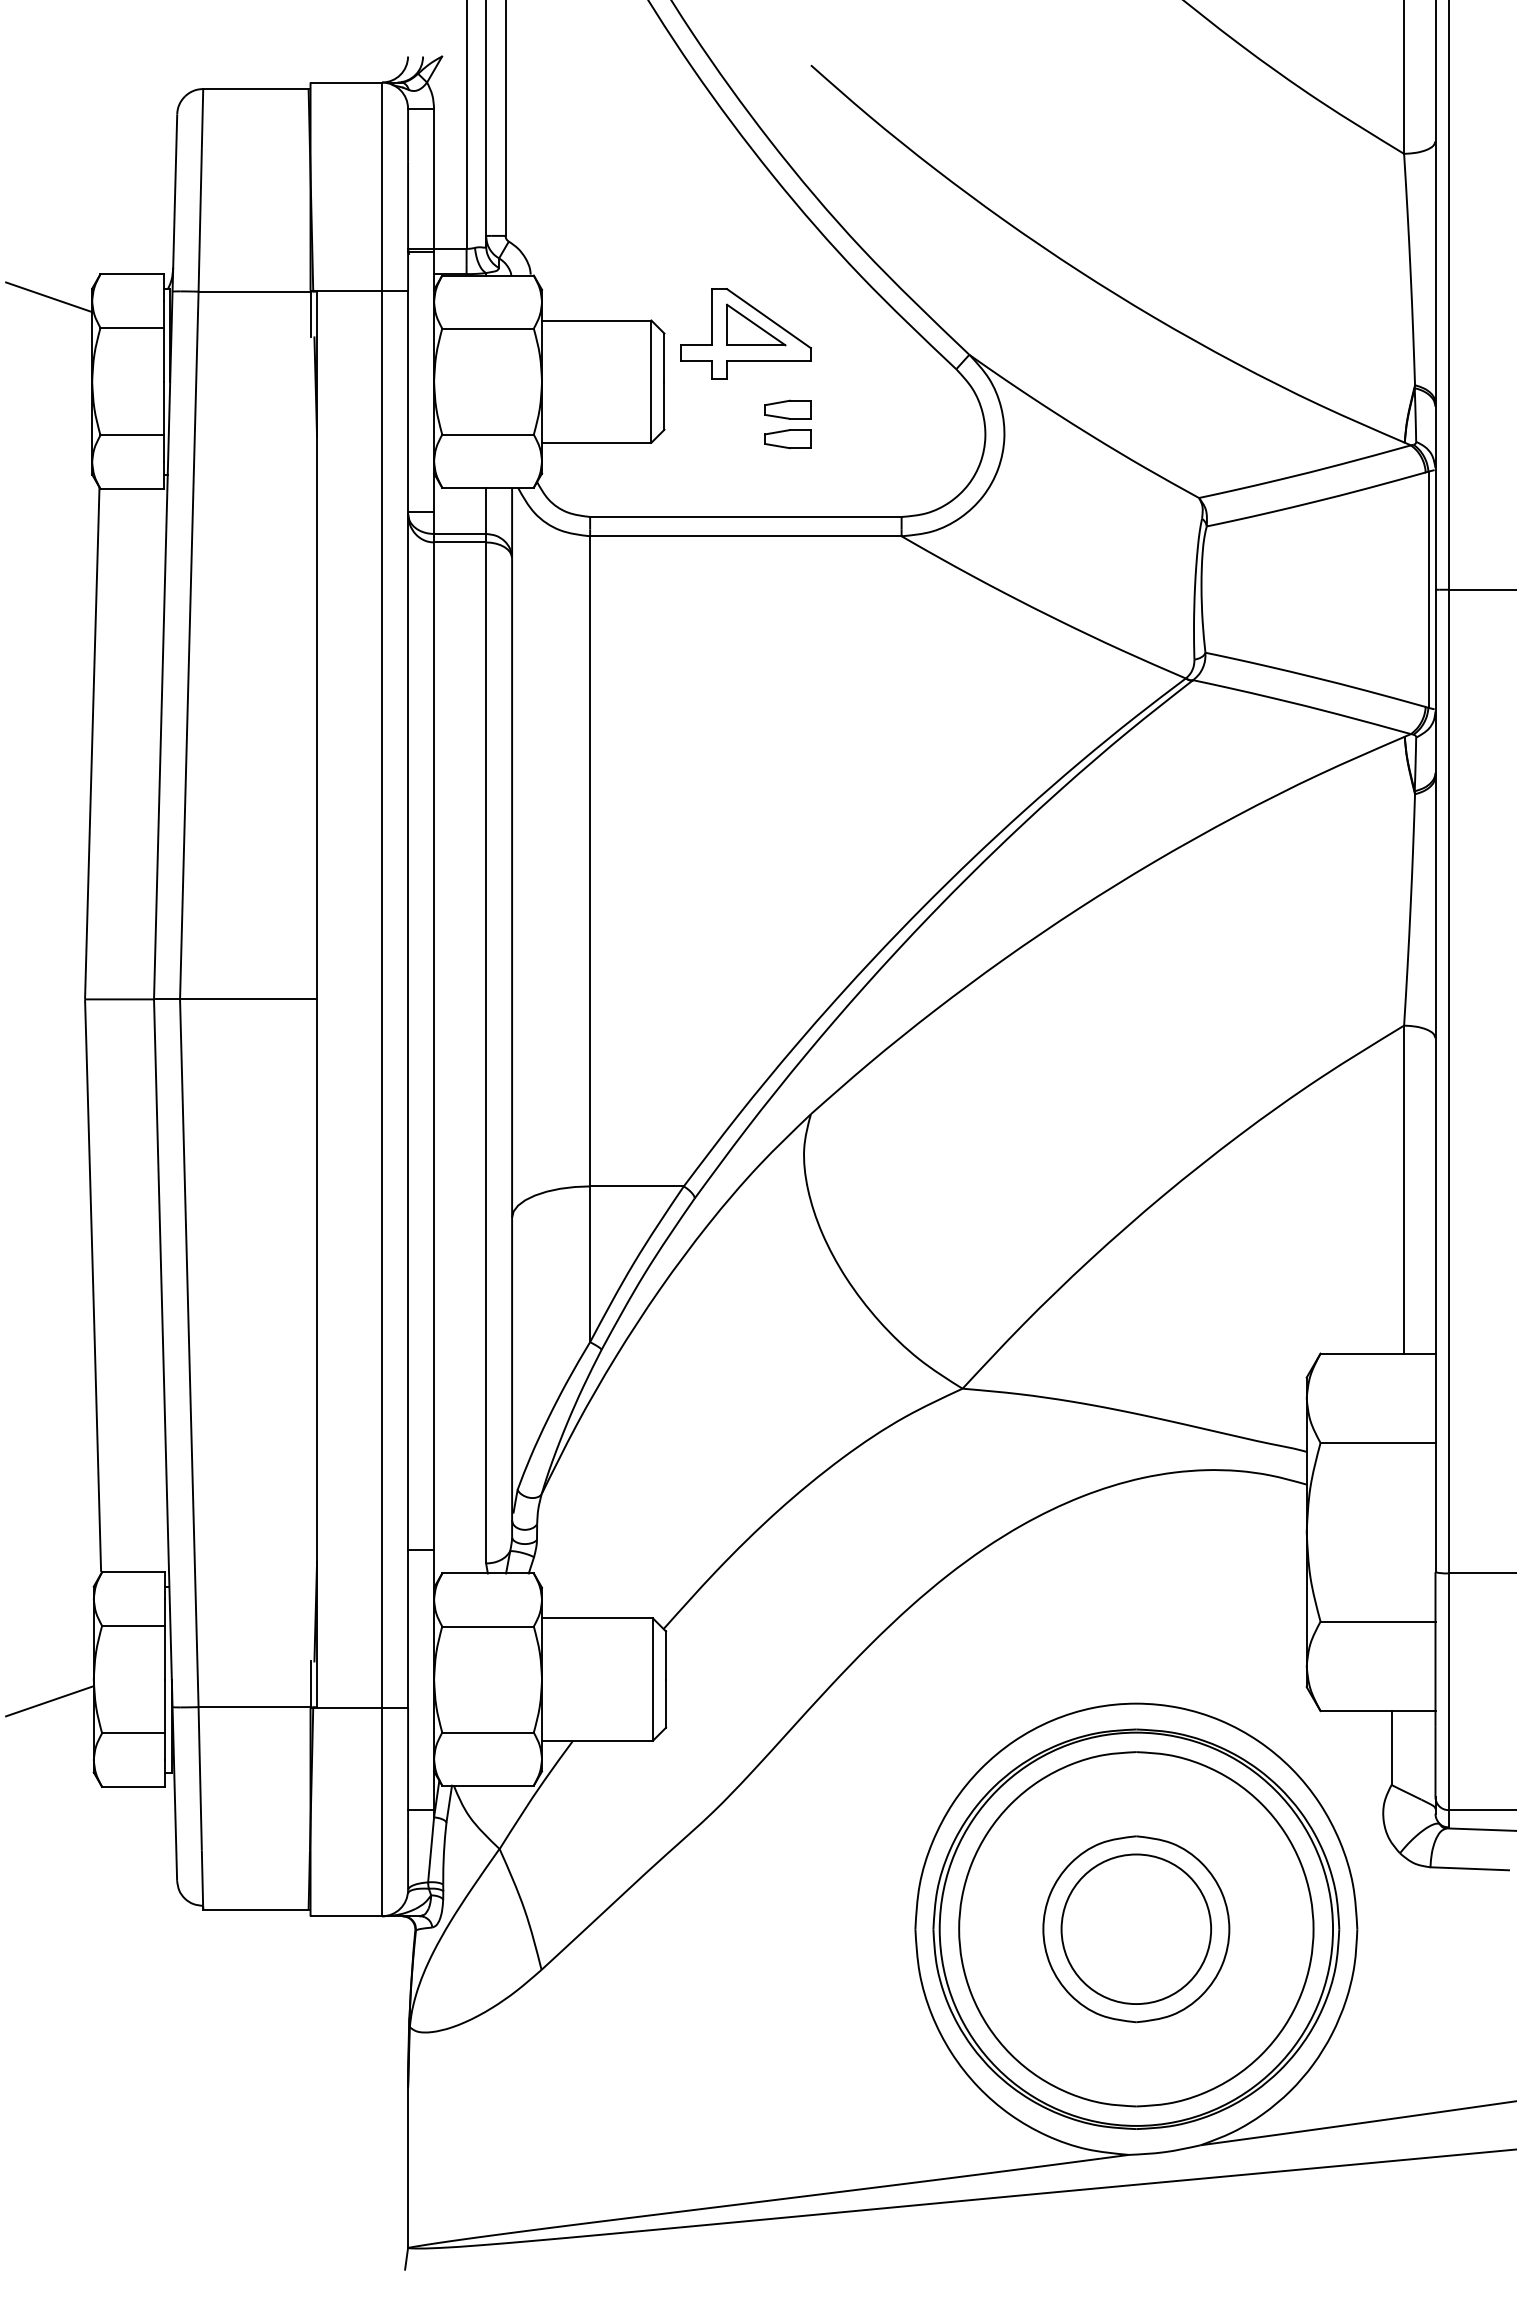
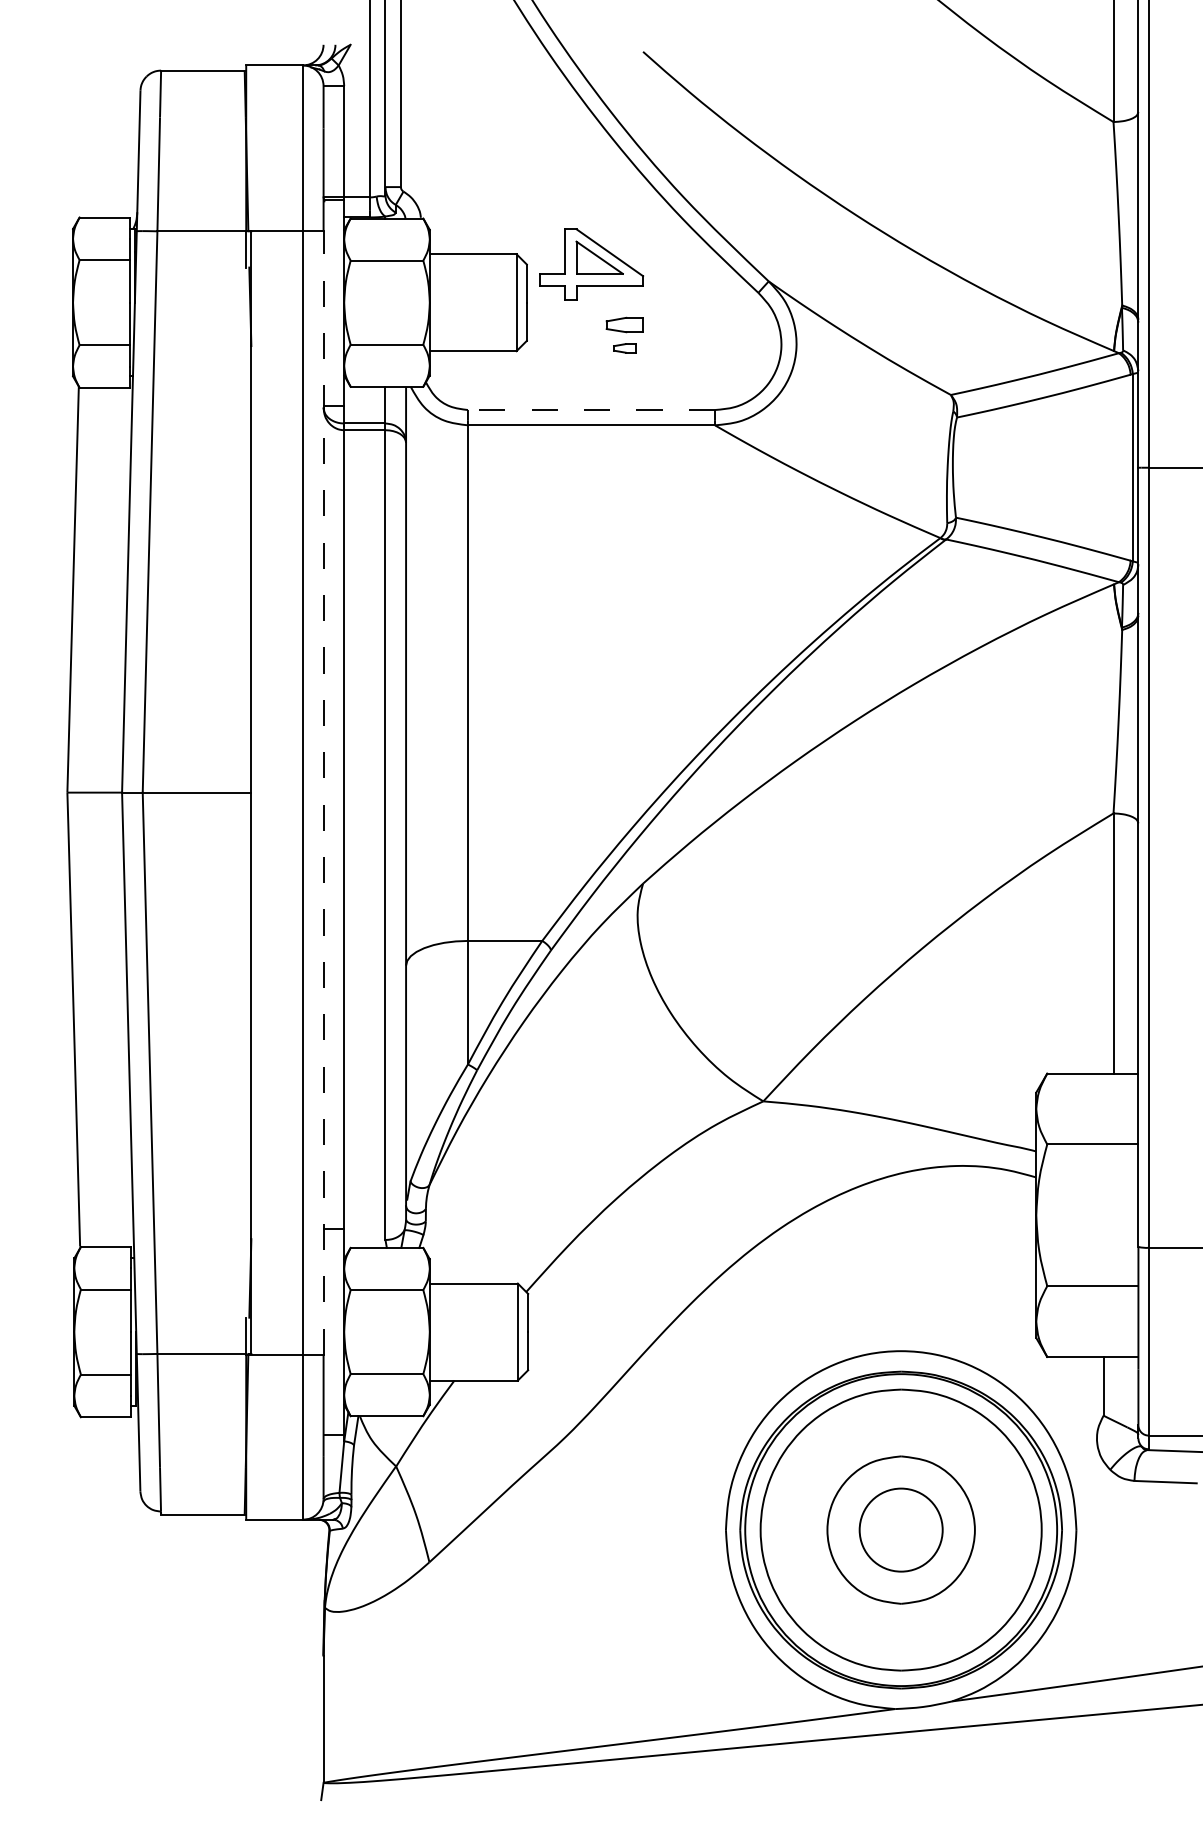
line: (49, 297) -> (39, 235), removed
part: (787, 439) -> (624, 348), size x0.6
line: (745, 516) -> (591, 409), solid -> dashed
line: (408, 999) -> (323, 792), solid -> dashed
line: (49, 1701) -> (39, 1349), removed
circle: (1136, 1929) -> (901, 1530), size x0.7

